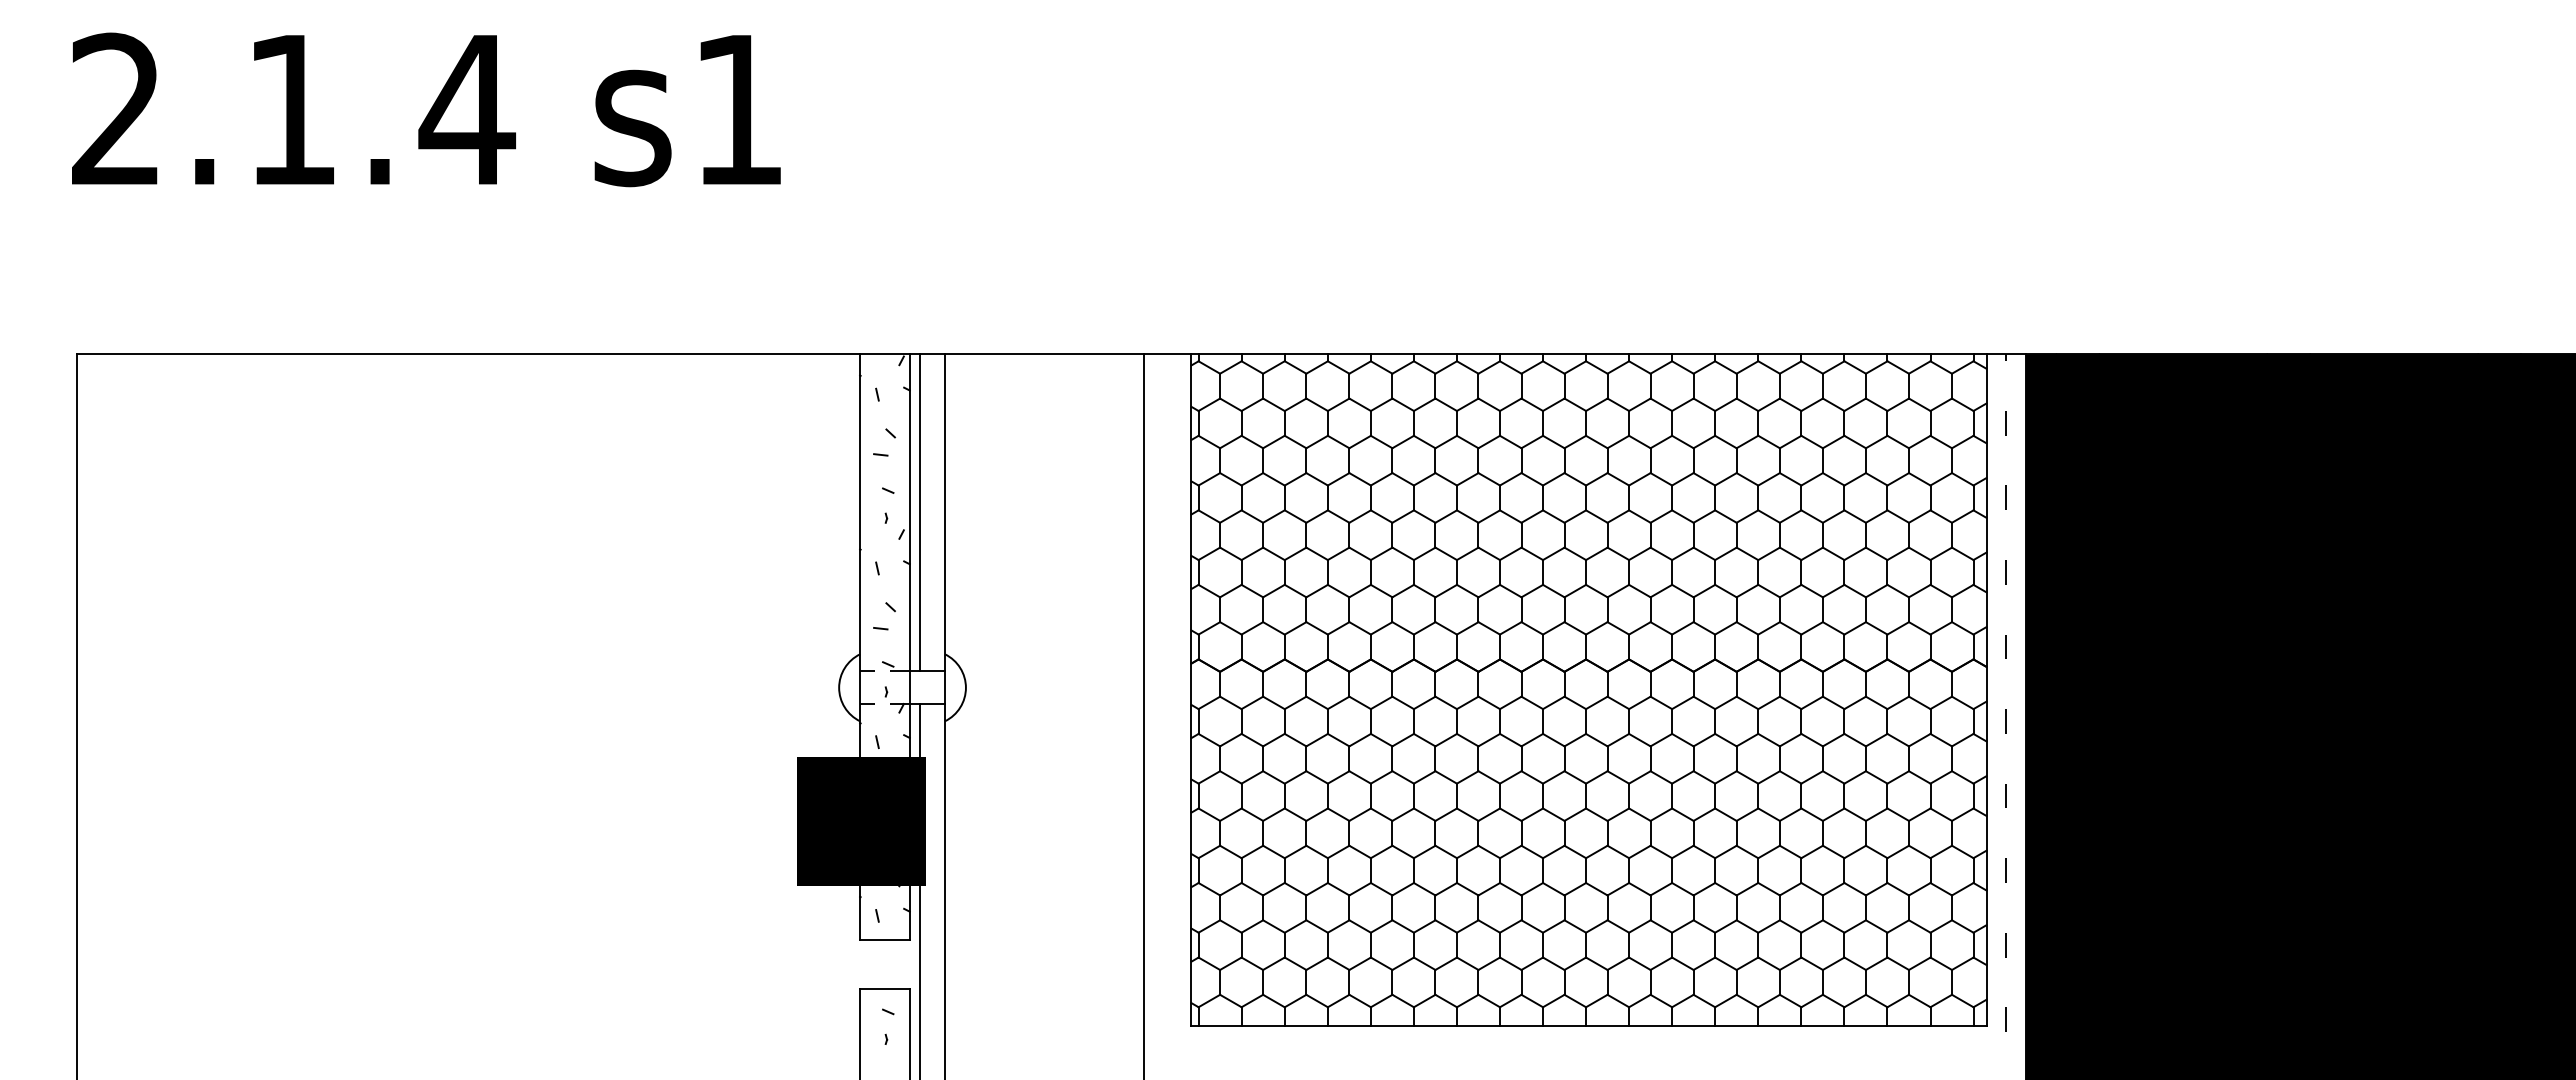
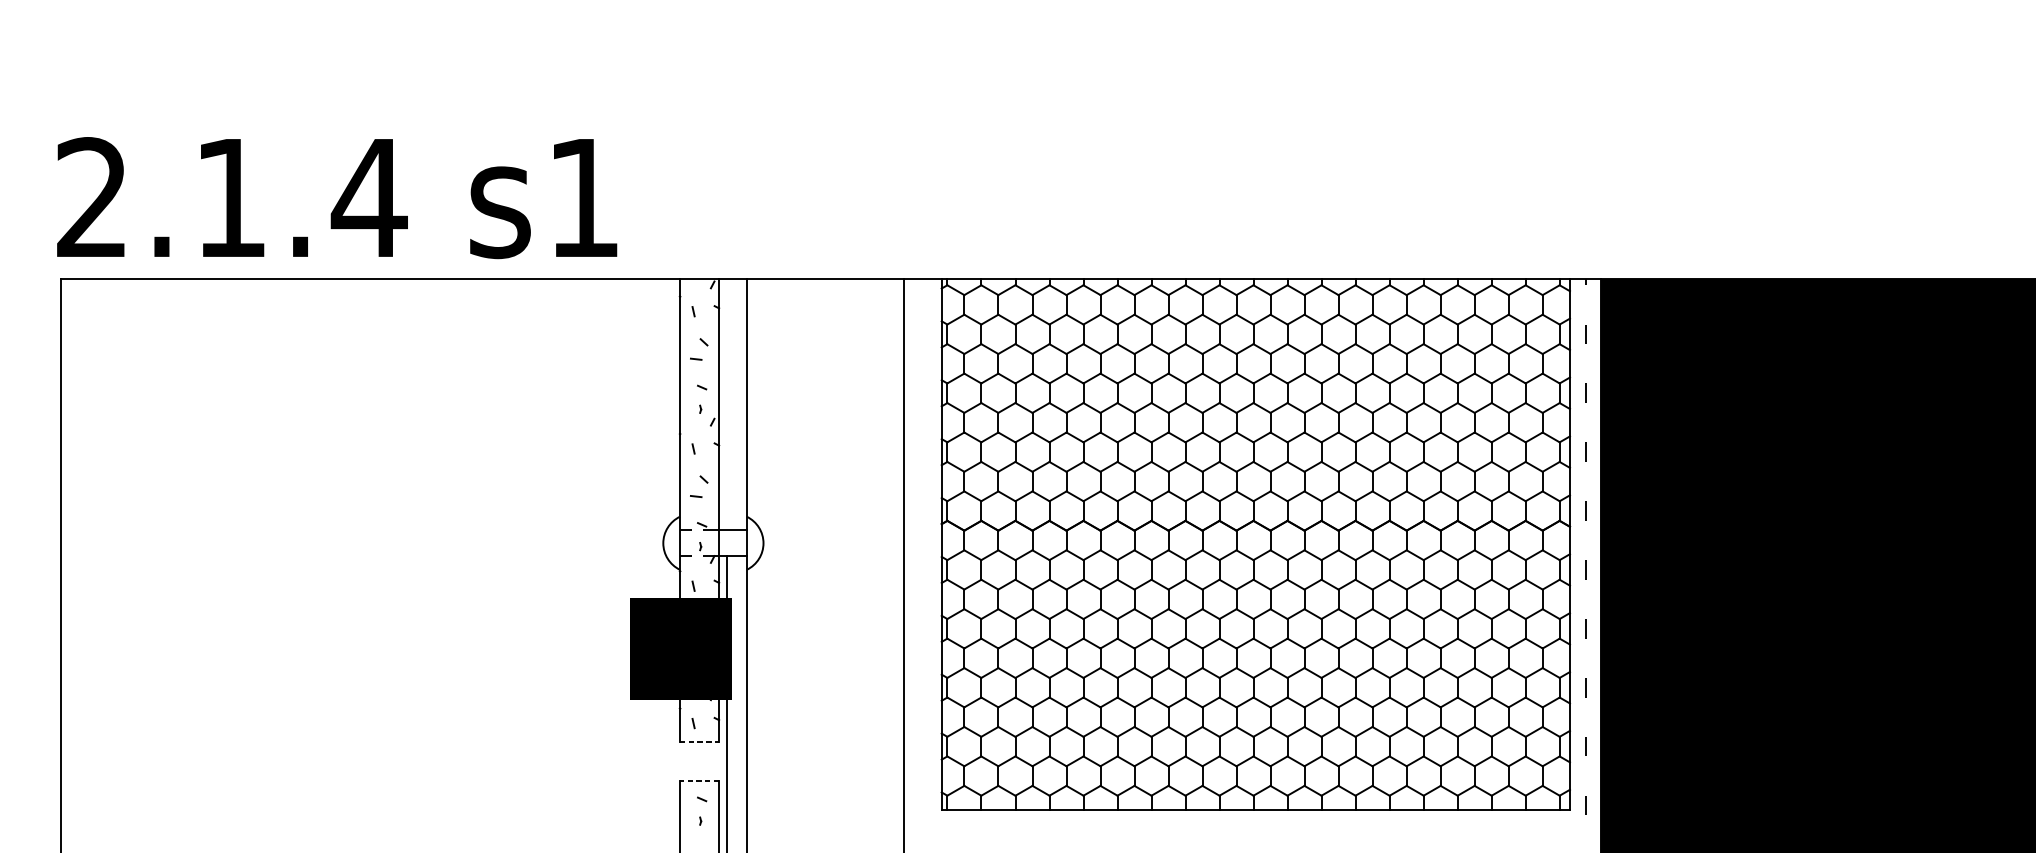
text: (426, 109) -> (337, 197), moved
line: (919, 512) -> (726, 404), removed
line: (884, 939) -> (699, 742), solid -> dashed
line: (884, 989) -> (699, 781), solid -> dashed

